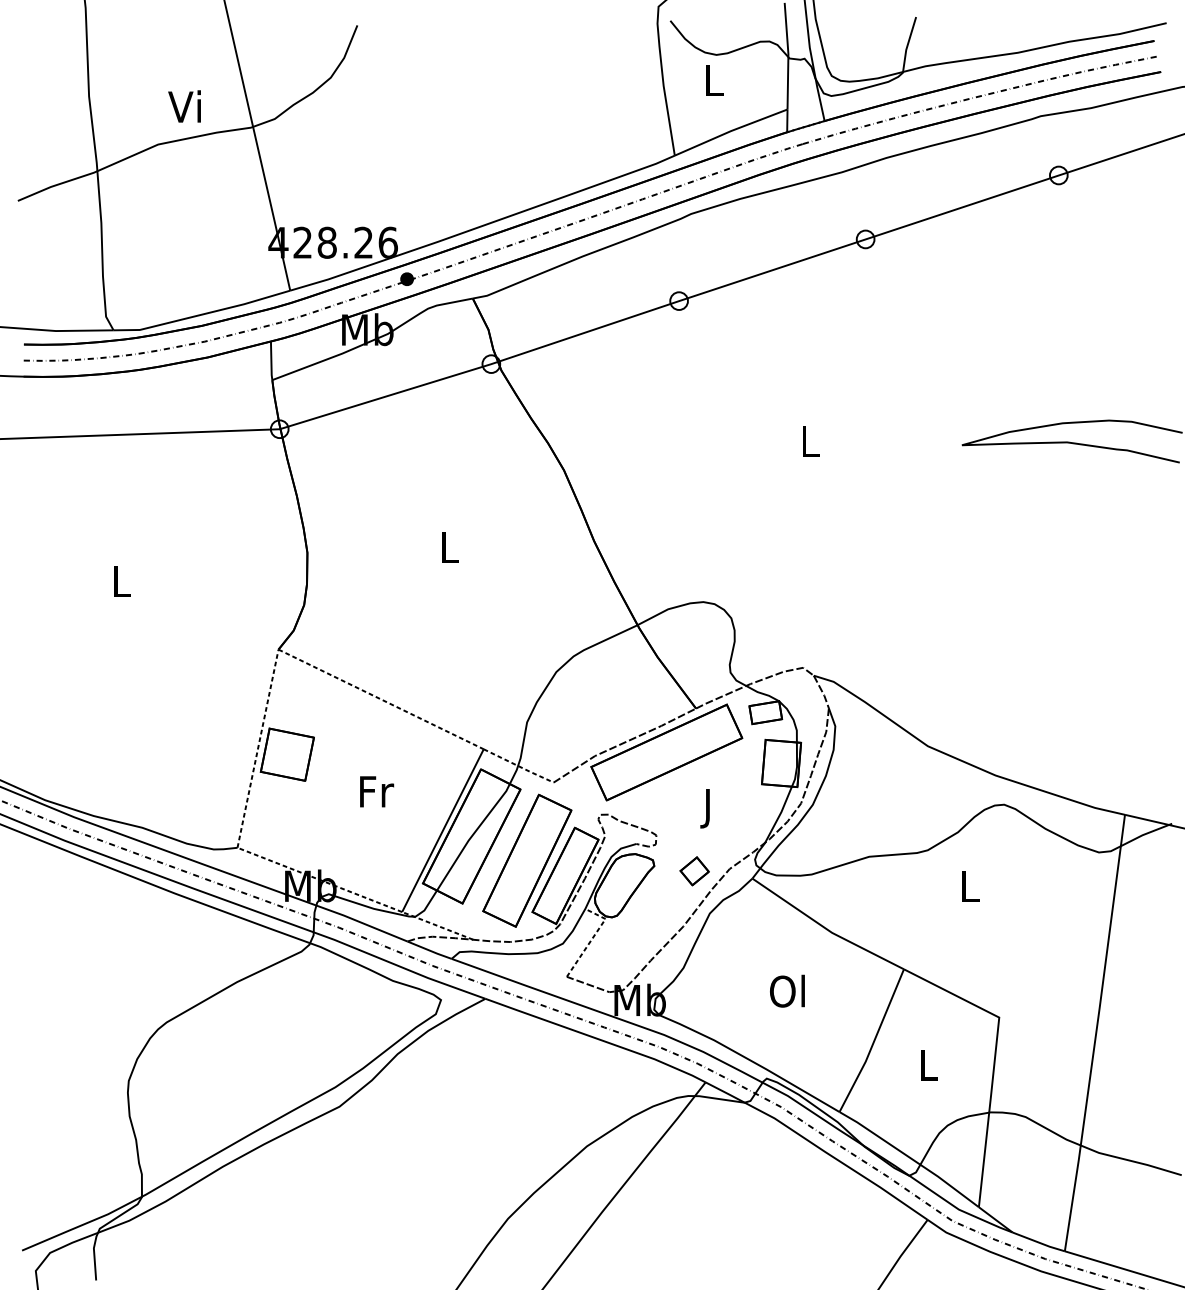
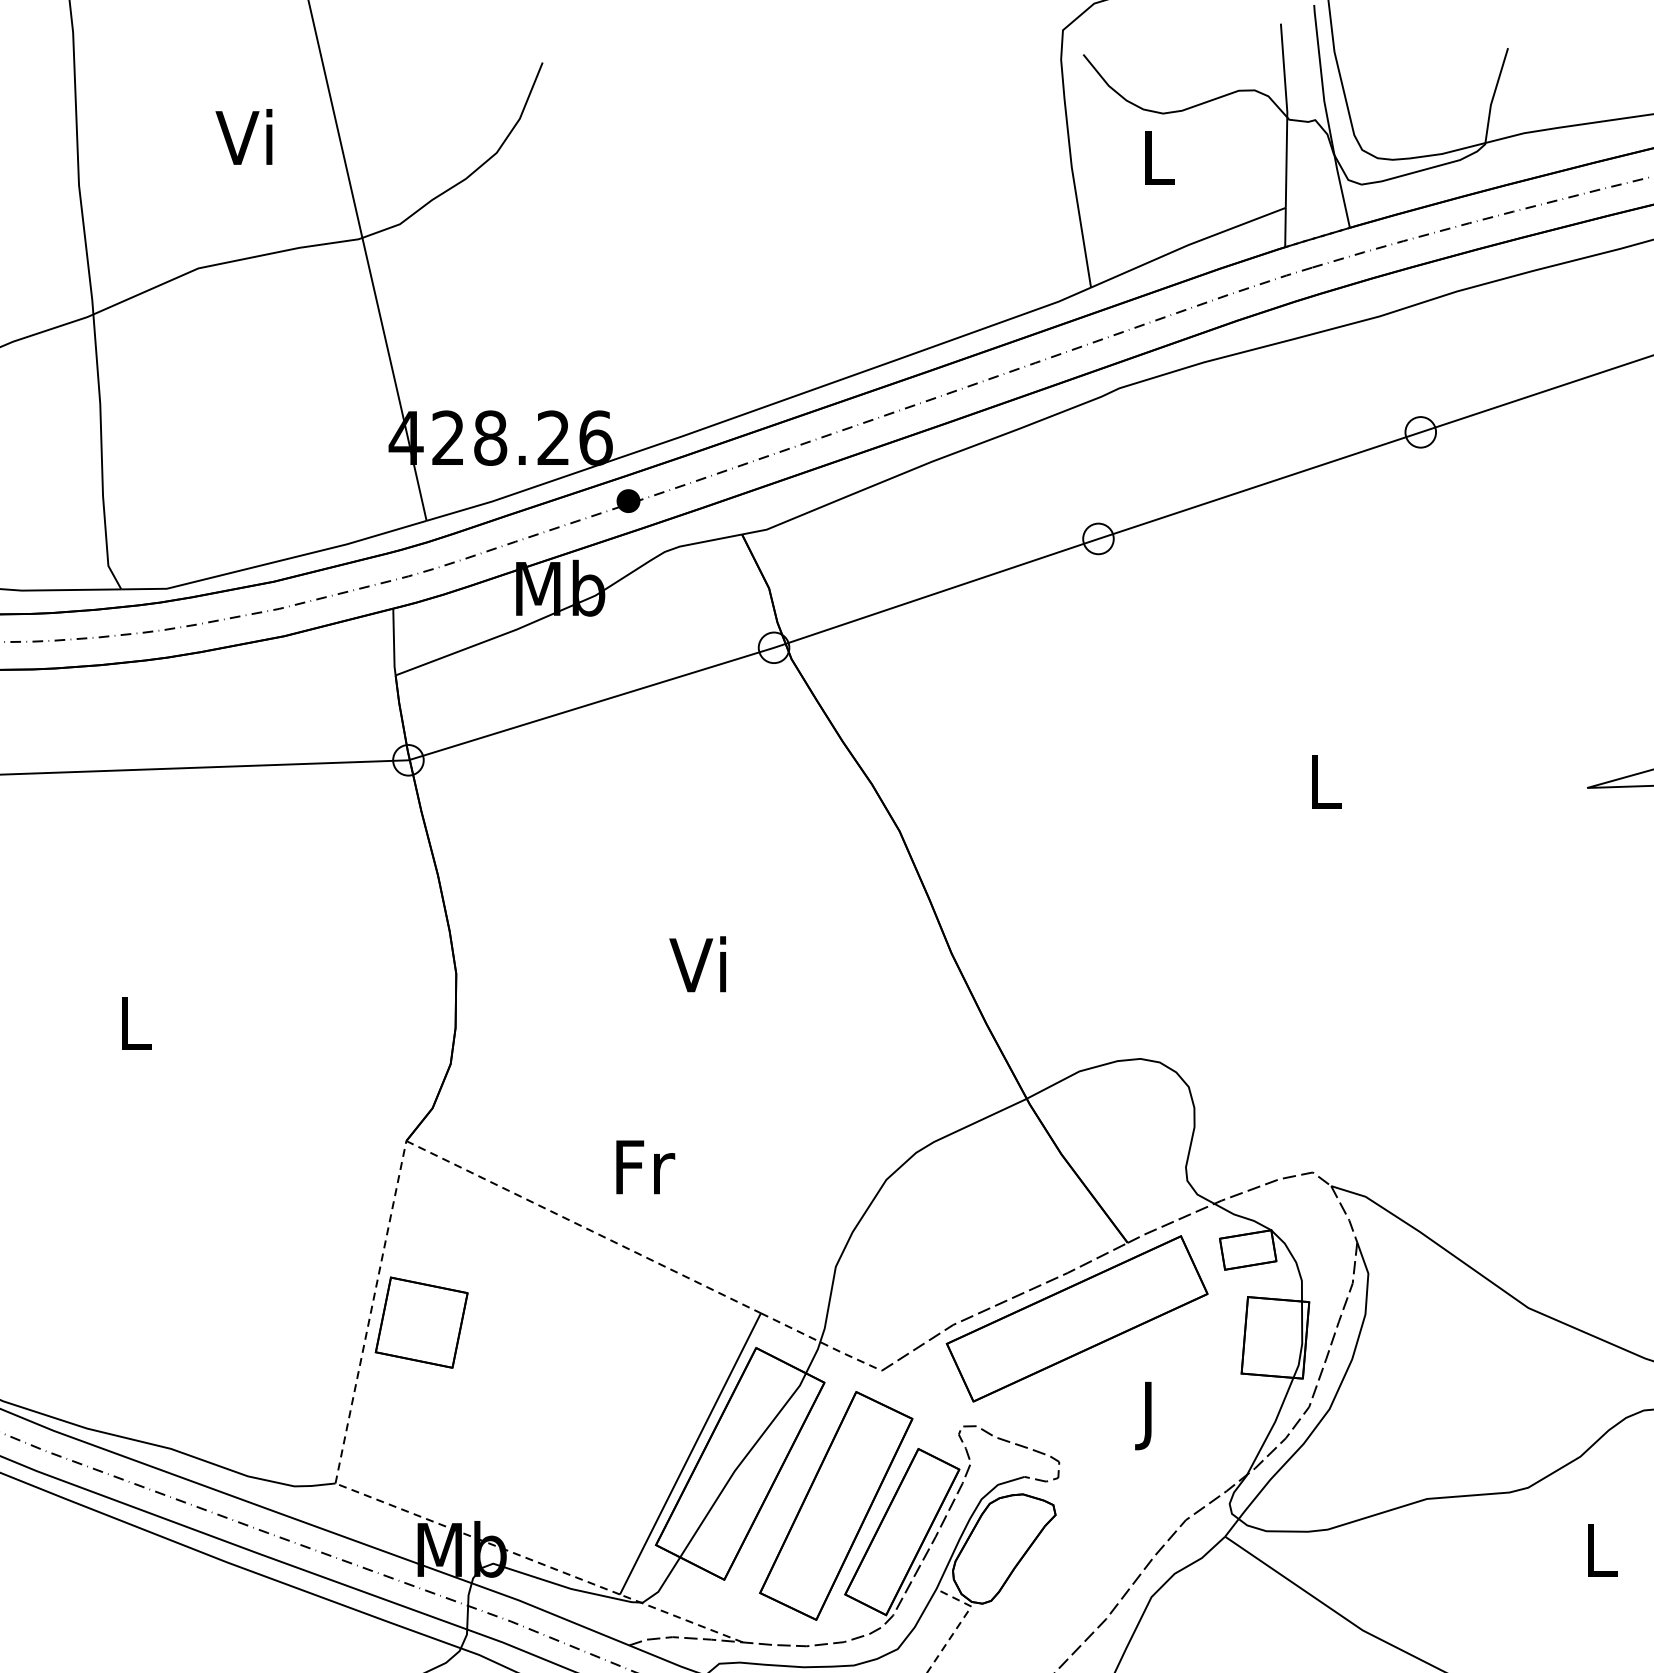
text: (184, 106) -> (243, 137), moved
text: (446, 547) -> (696, 964), L -> Vi
text: (377, 791) -> (646, 1166), moved
part: (694, 871) -> (1125, 1524), removed

